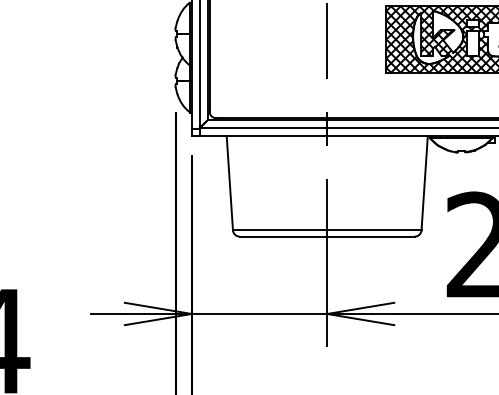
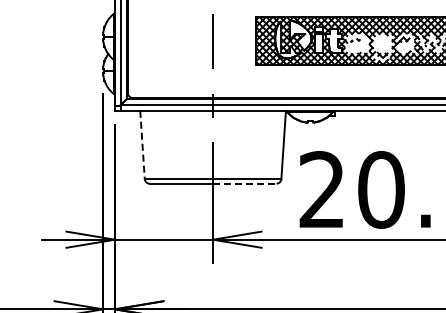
line: (229, 183) -> (142, 145), solid -> dashed
line: (370, 236) -> (244, 183), solid -> dashed

